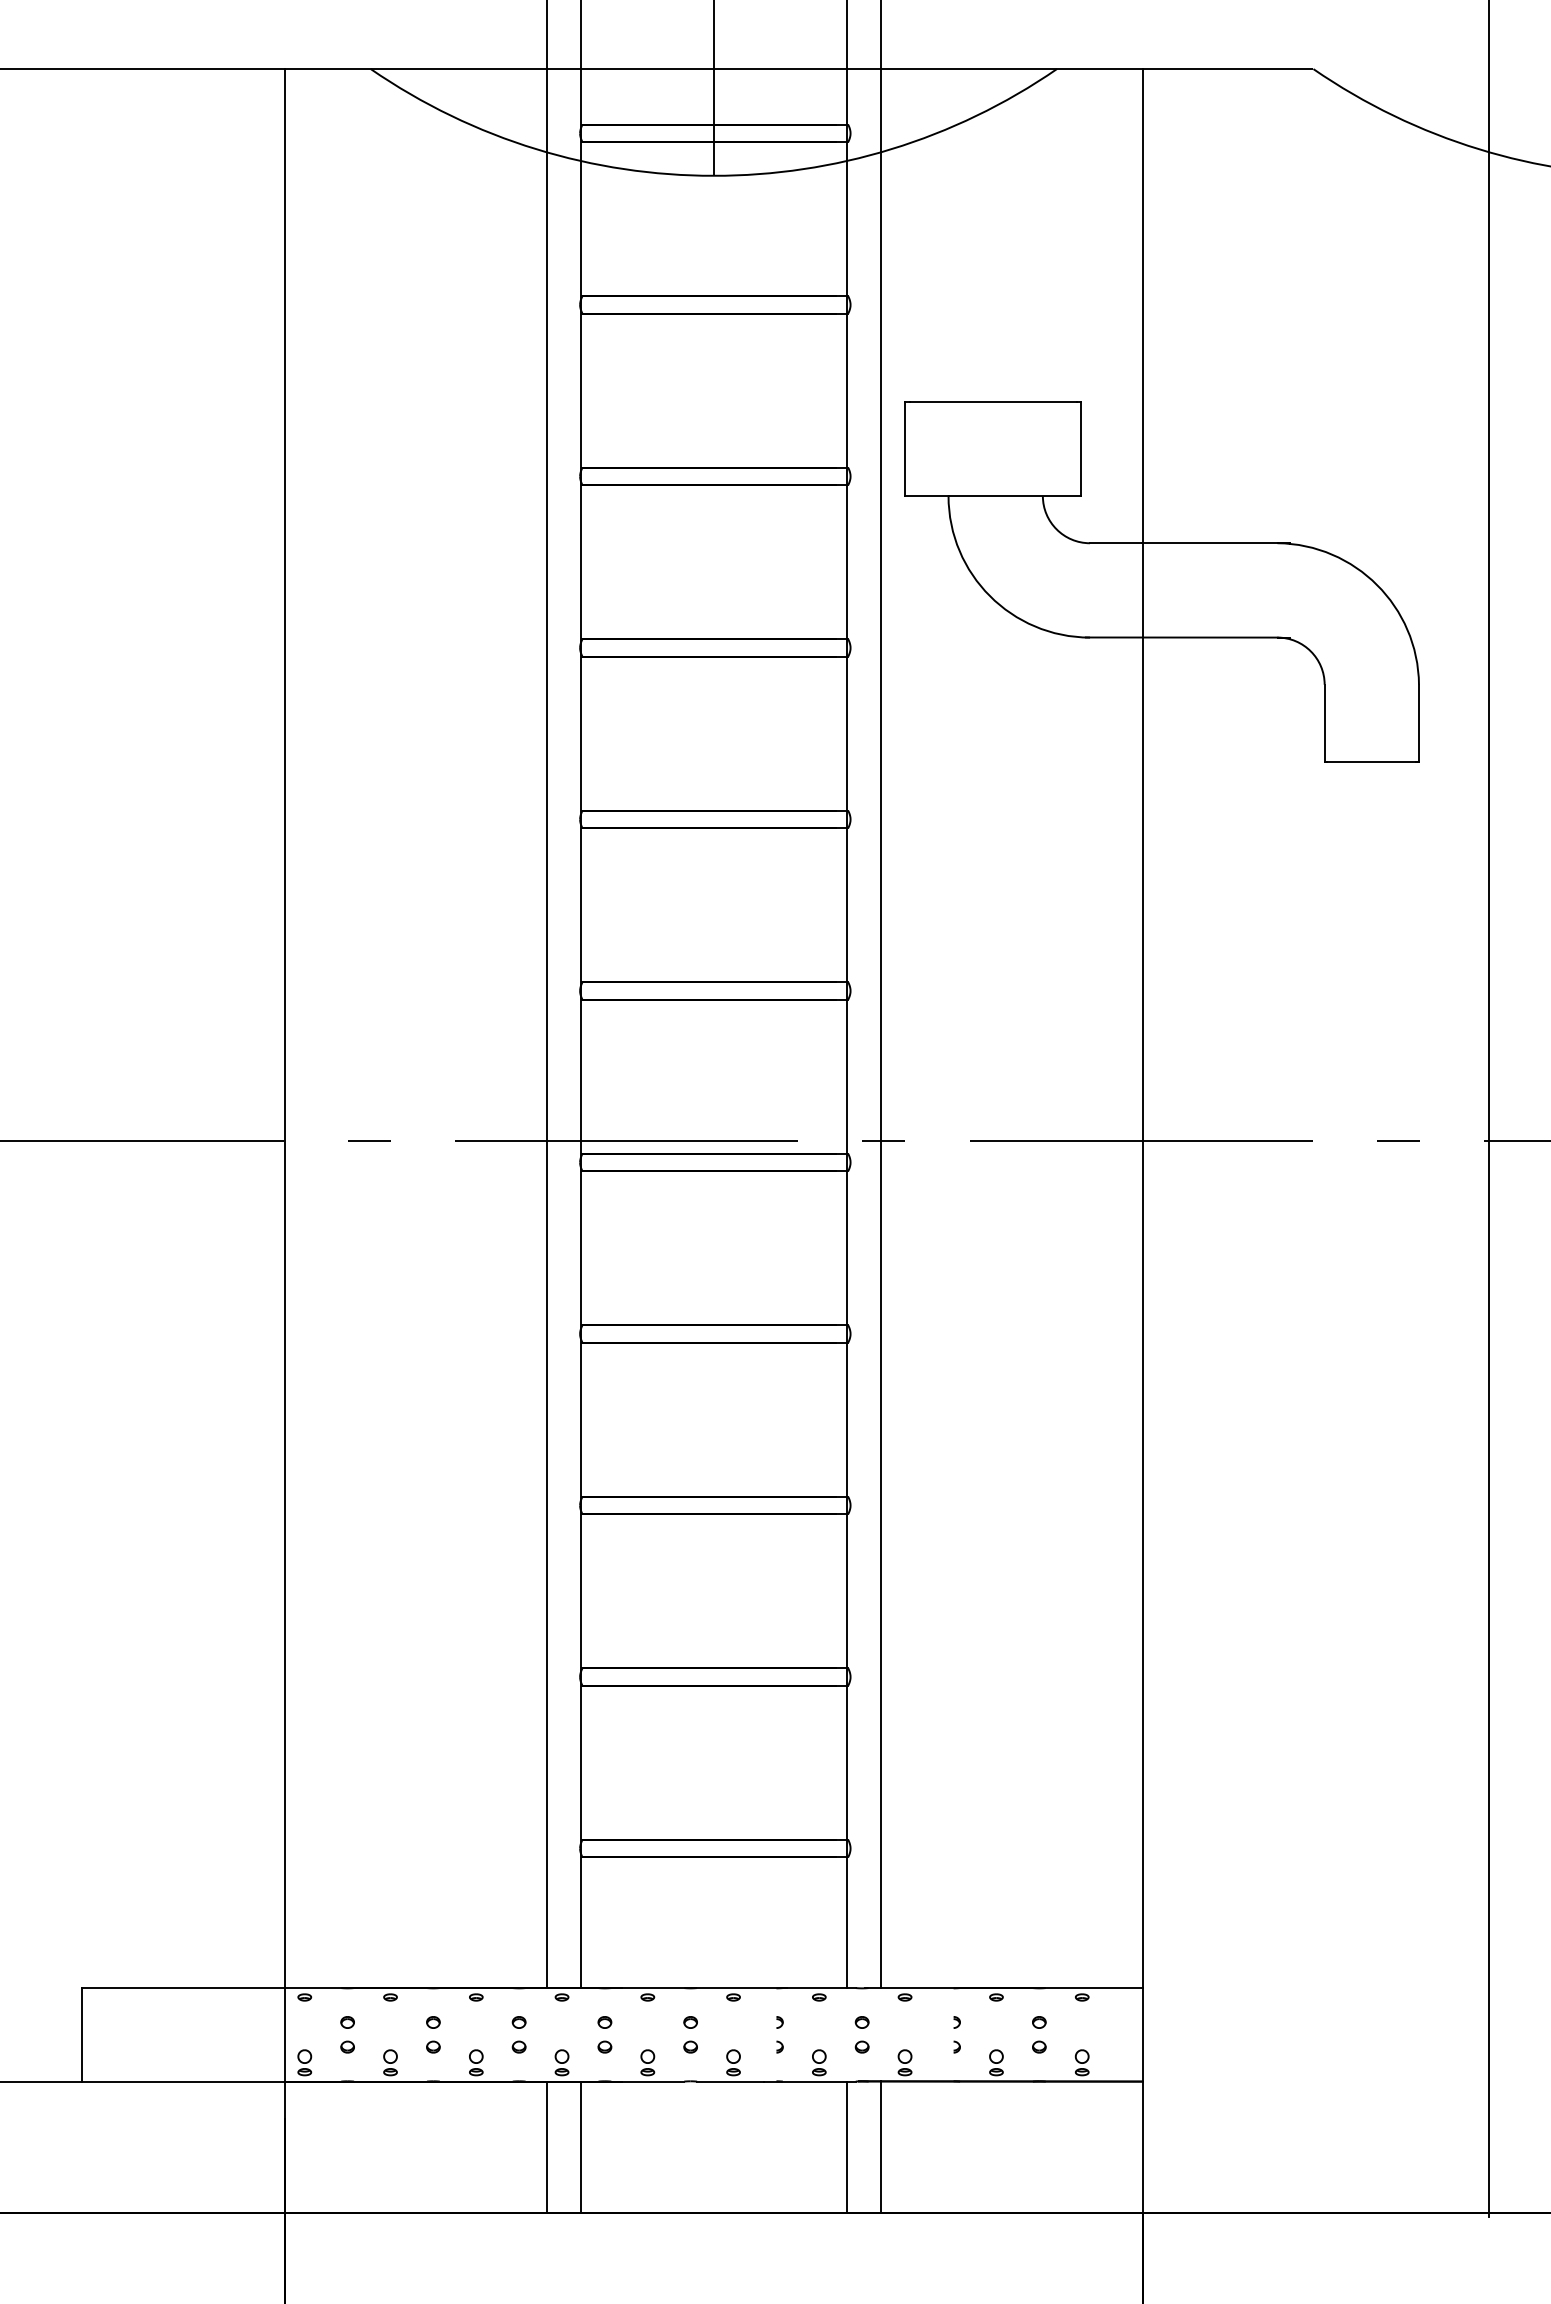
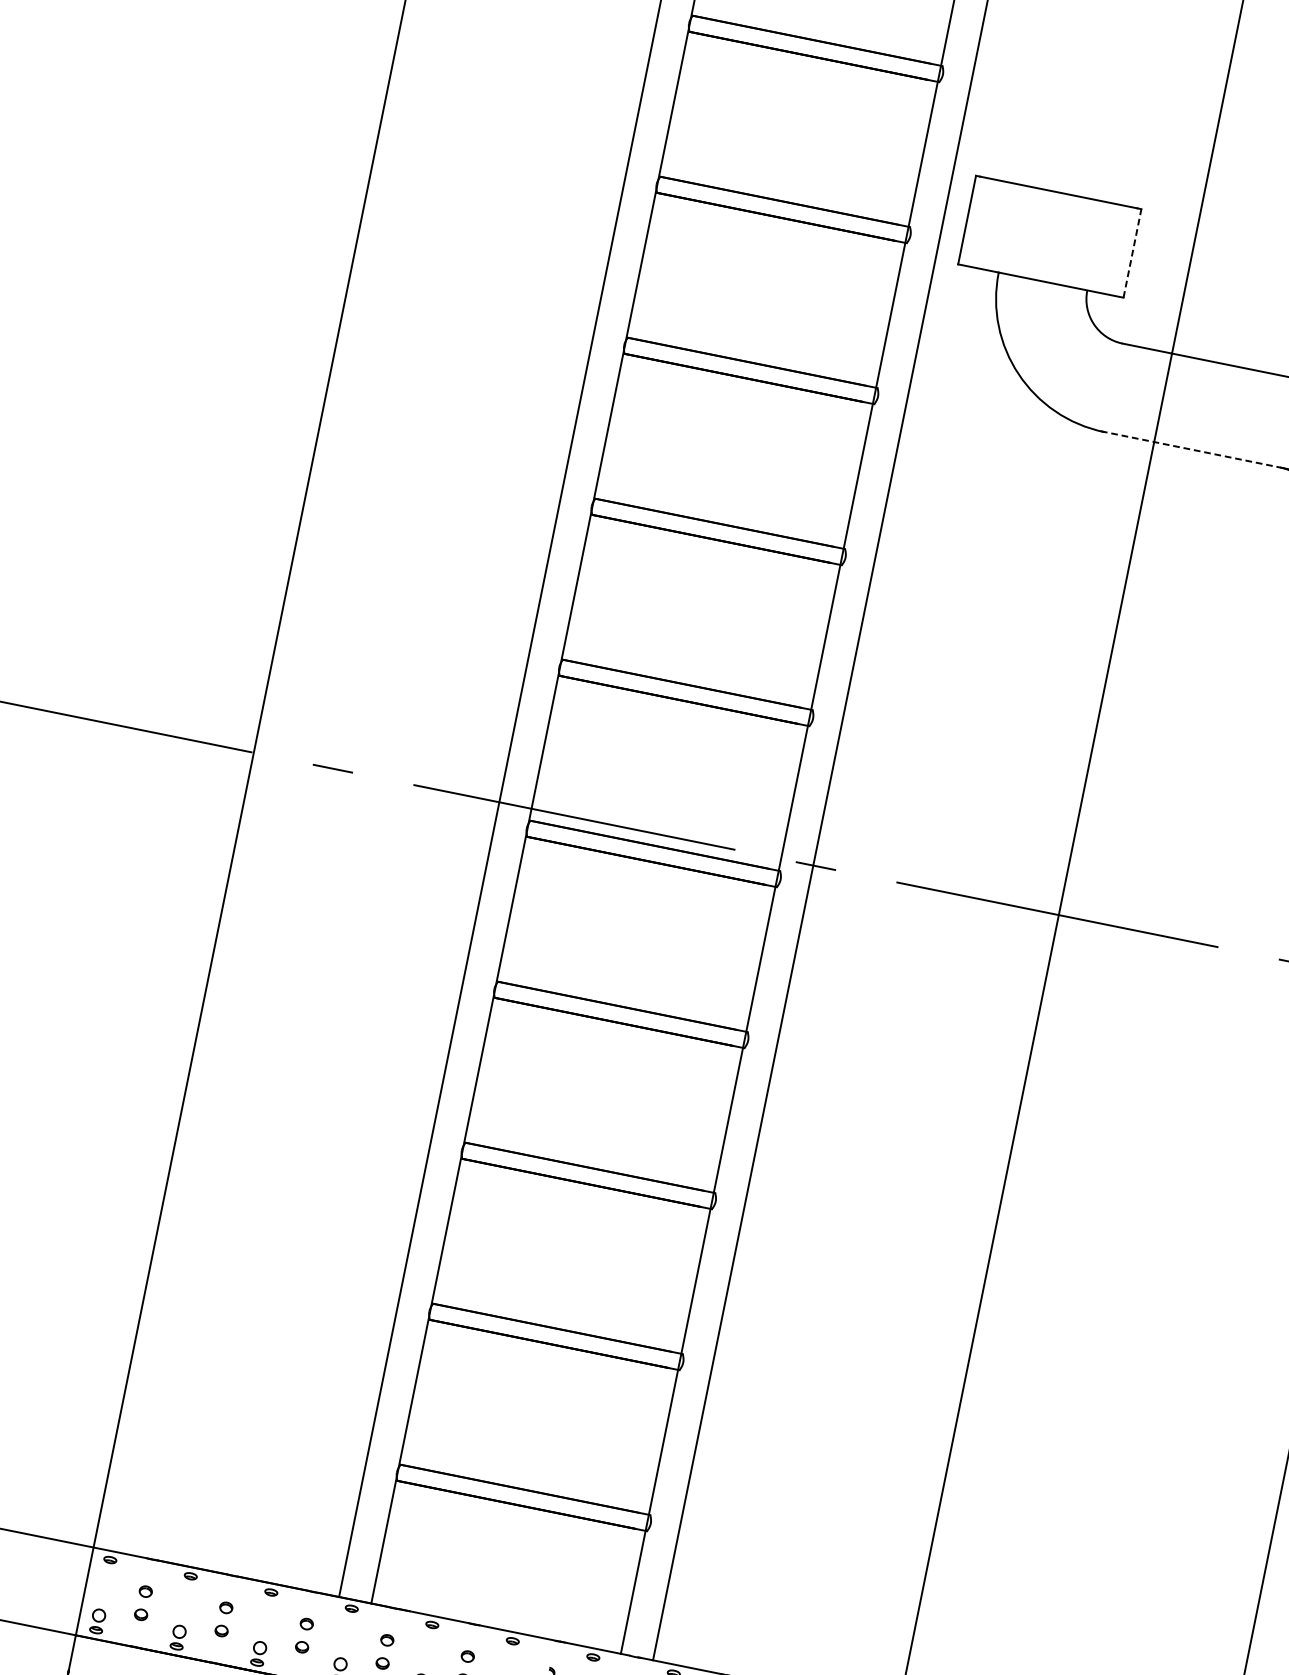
line: (1081, 448) -> (1132, 253), solid -> dashed
line: (1181, 637) -> (1190, 449), solid -> dashed

